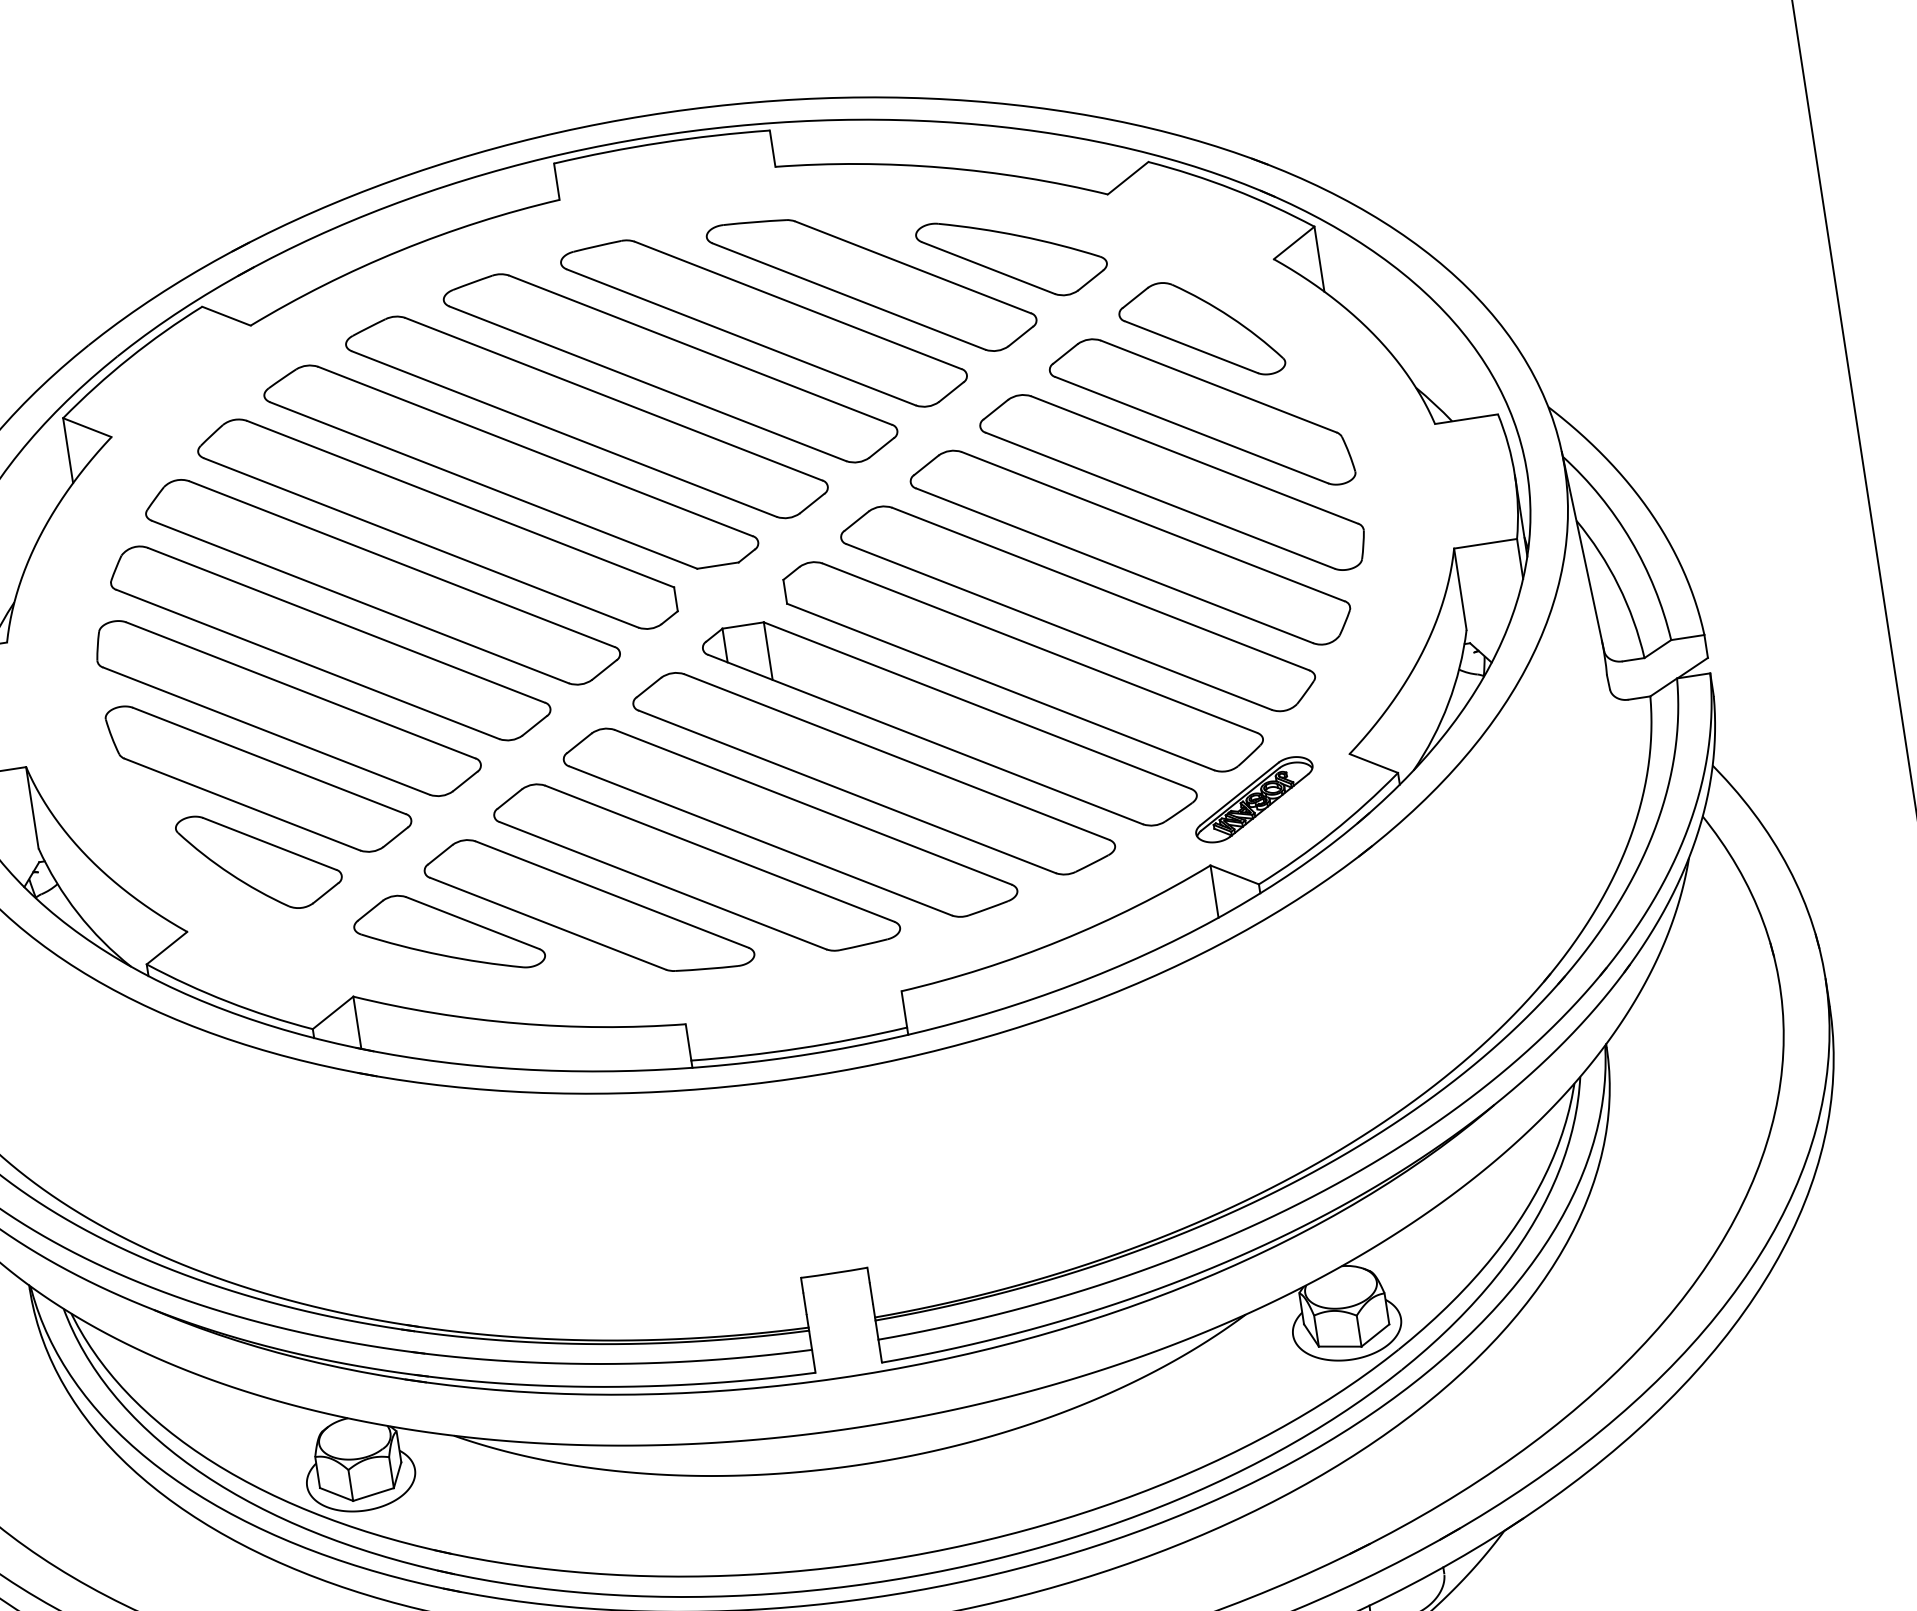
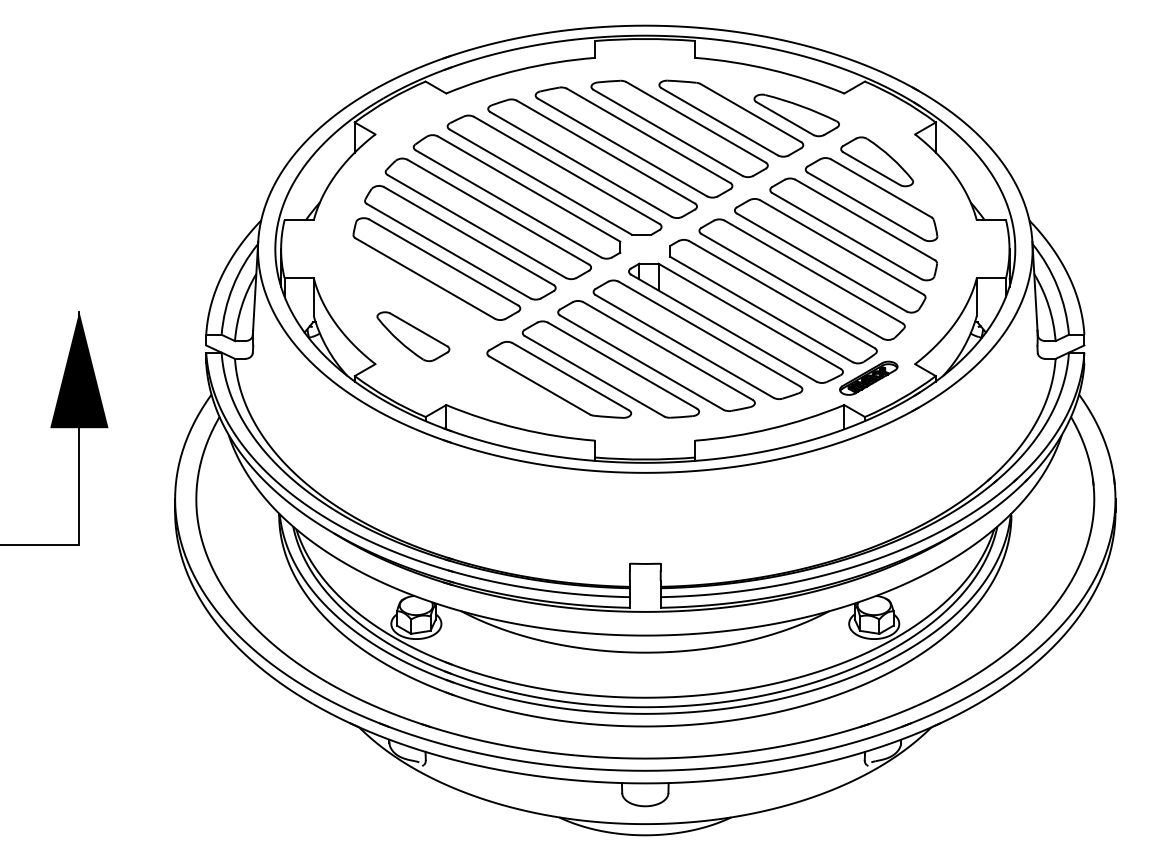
part: (258, 776) -> (418, 298), removed
part: (447, 932) -> (493, 382), removed

